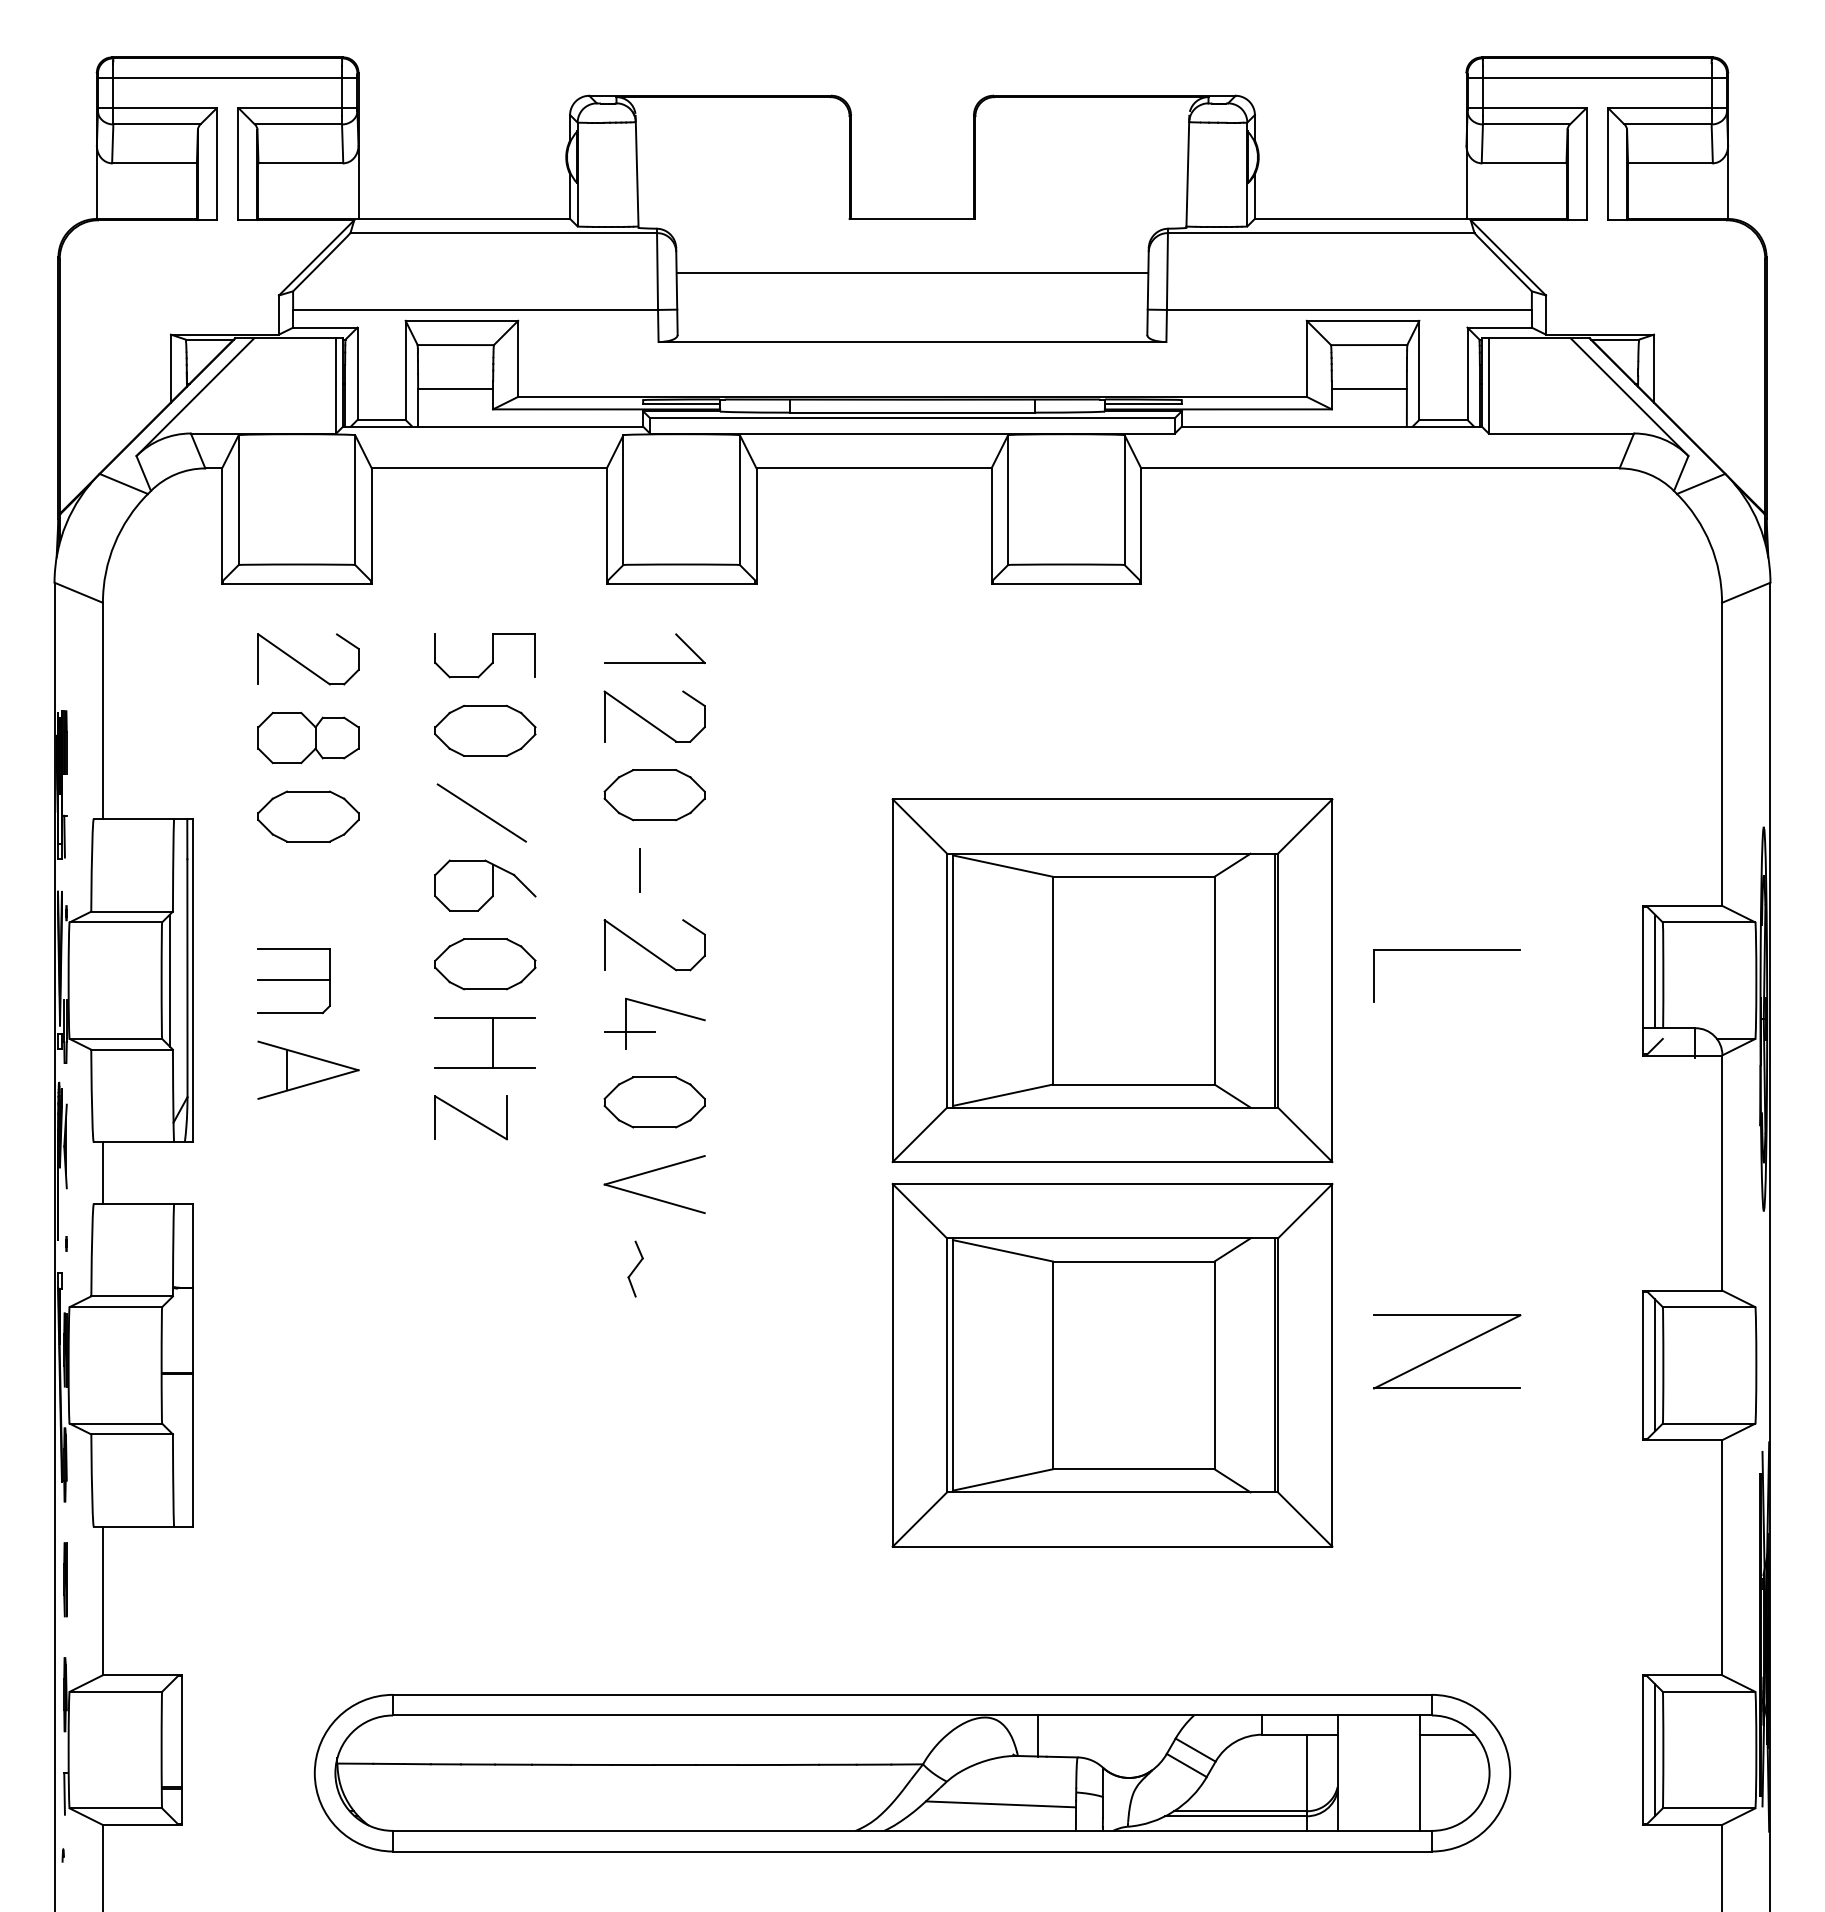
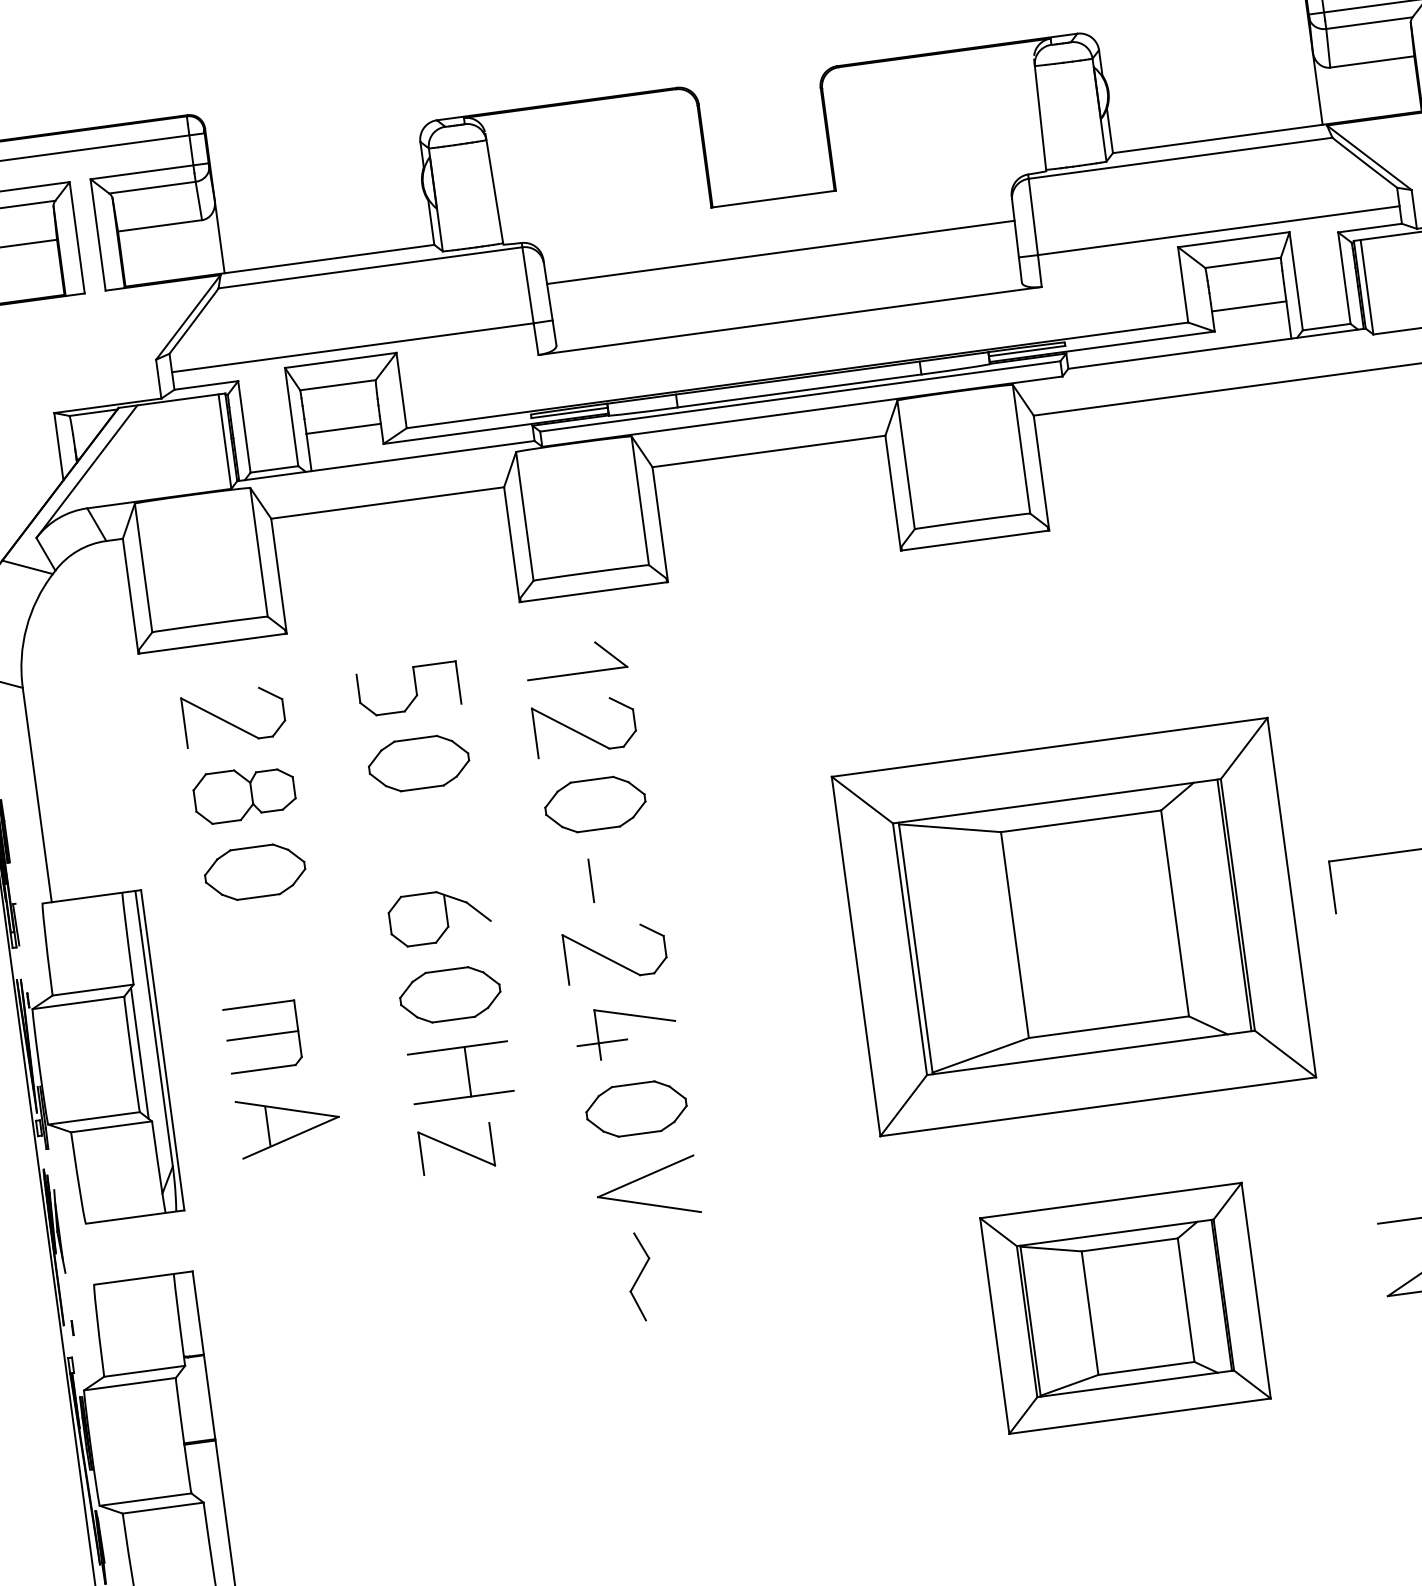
line: (481, 812) -> (426, 844), removed
line: (102, 1172) -> (98, 1252), removed
part: (635, 1268) -> (639, 1276), size x1.6
part: (1112, 1365) -> (1125, 1308), size x0.6

